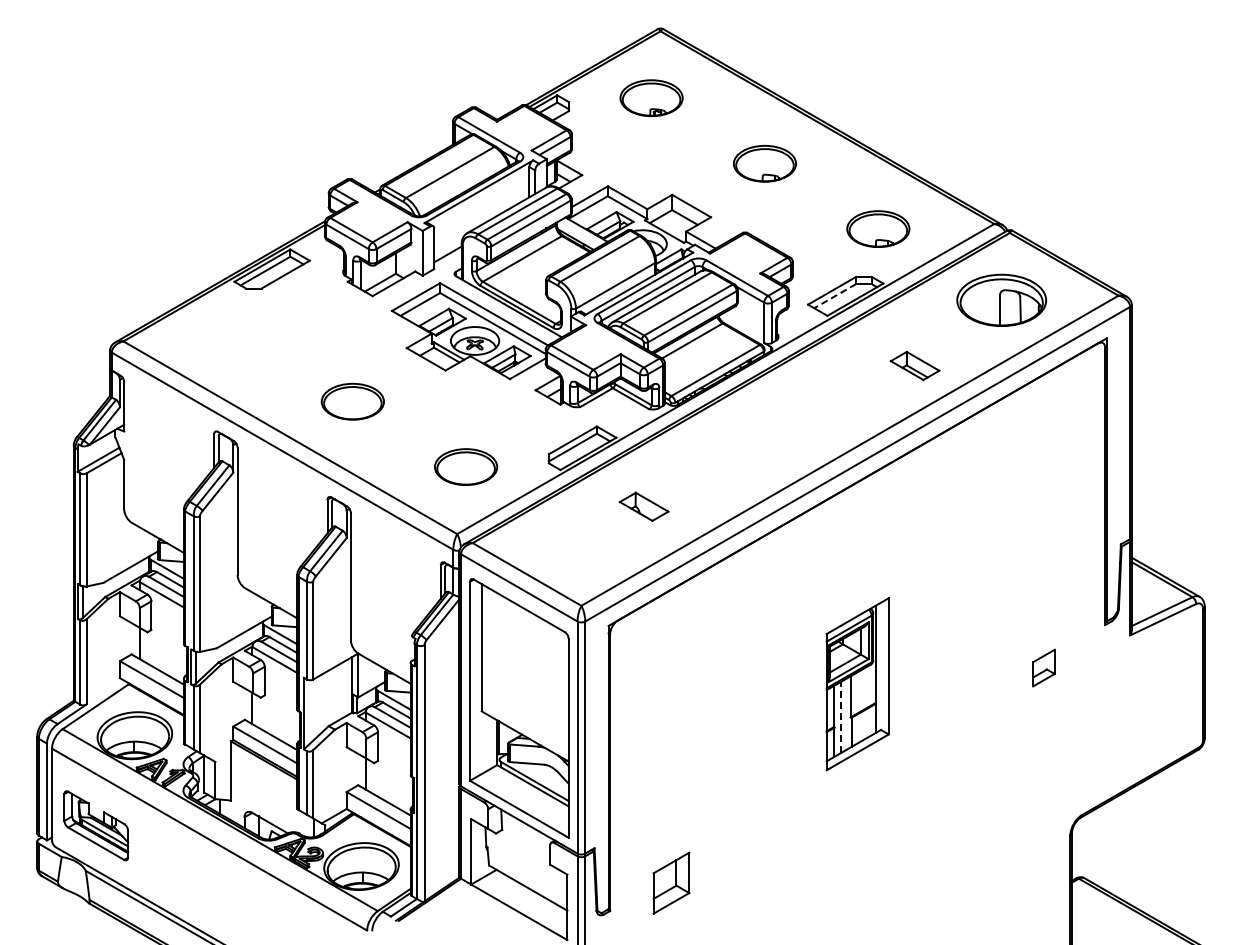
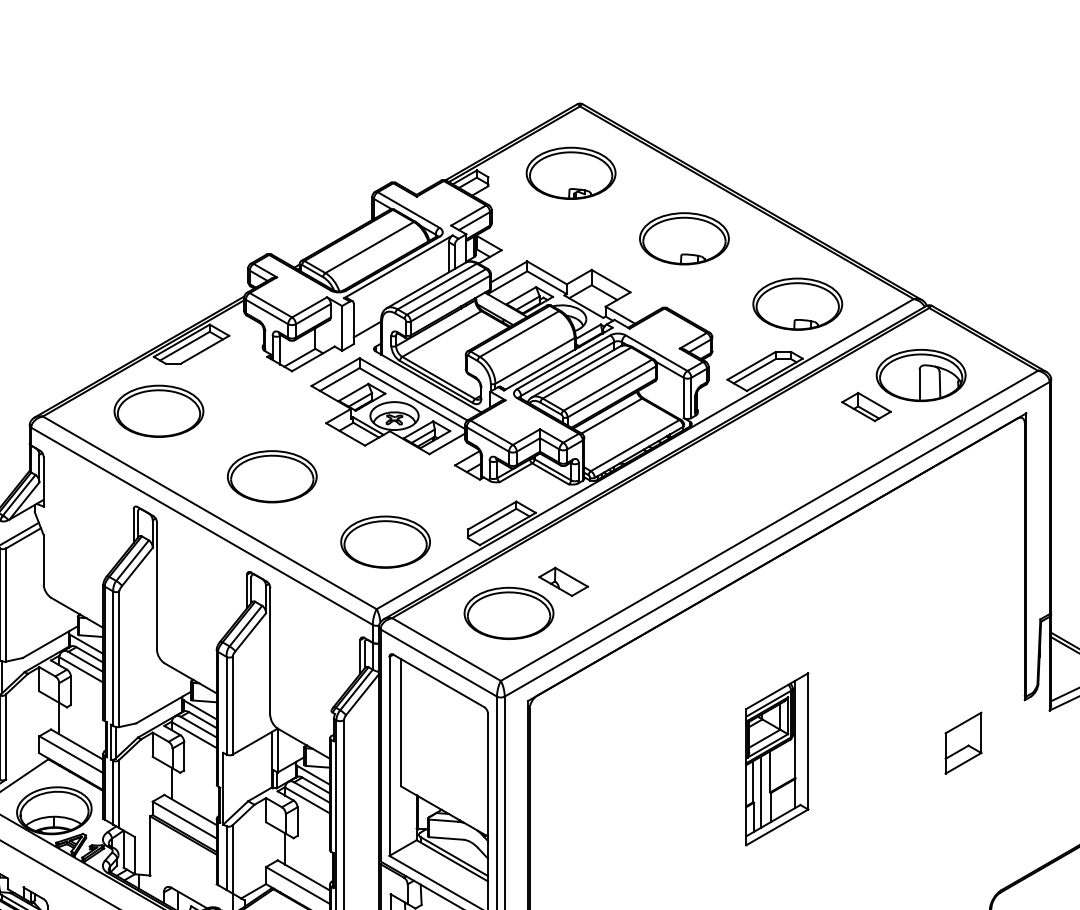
part: (651, 97) -> (570, 172), size x1.43
part: (764, 163) -> (683, 238), size x1.43
part: (878, 228) -> (797, 303), size x1.43
line: (834, 296) -> (753, 371), dashed -> solid
part: (239, 335) -> (158, 410), added
part: (914, 365) -> (865, 406), moved
part: (352, 401) -> (271, 476), size x1.43
part: (465, 466) -> (384, 541), size x1.43
part: (589, 537) -> (508, 612), added
part: (1043, 667) -> (962, 742), size x1.67
line: (841, 717) -> (760, 792), dashed -> solid

